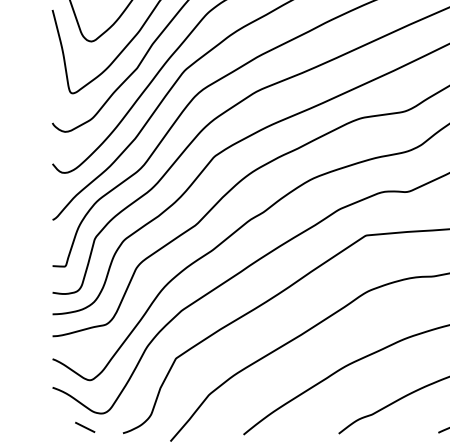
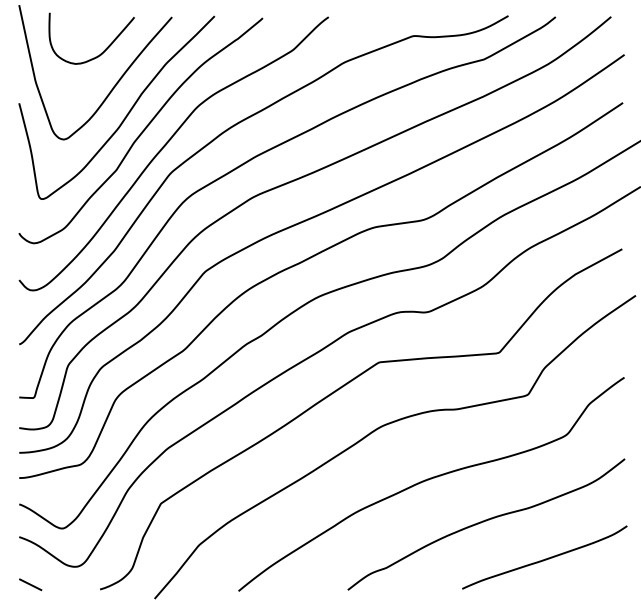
line: (85, 427) -> (30, 584), moved

